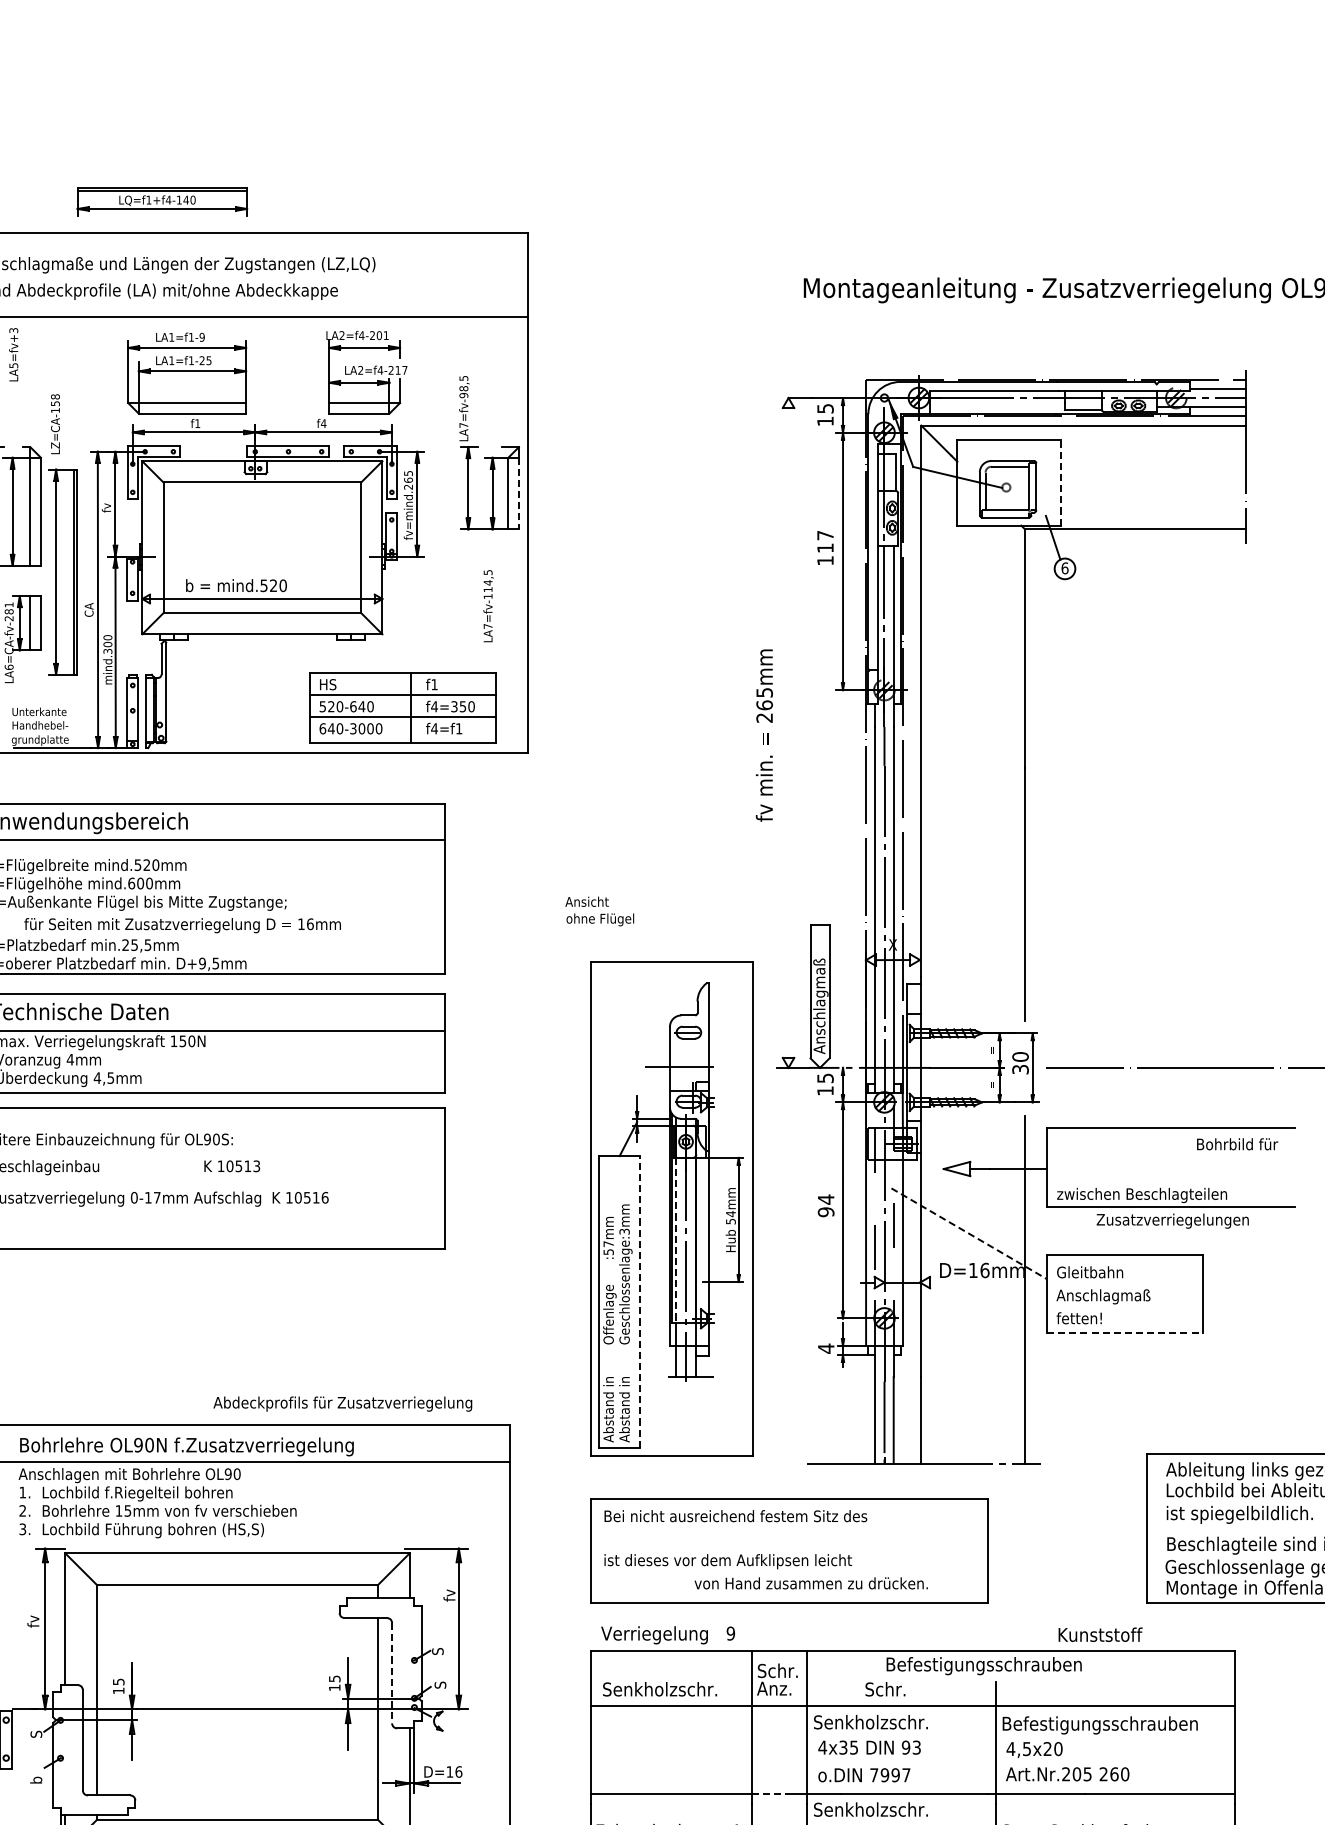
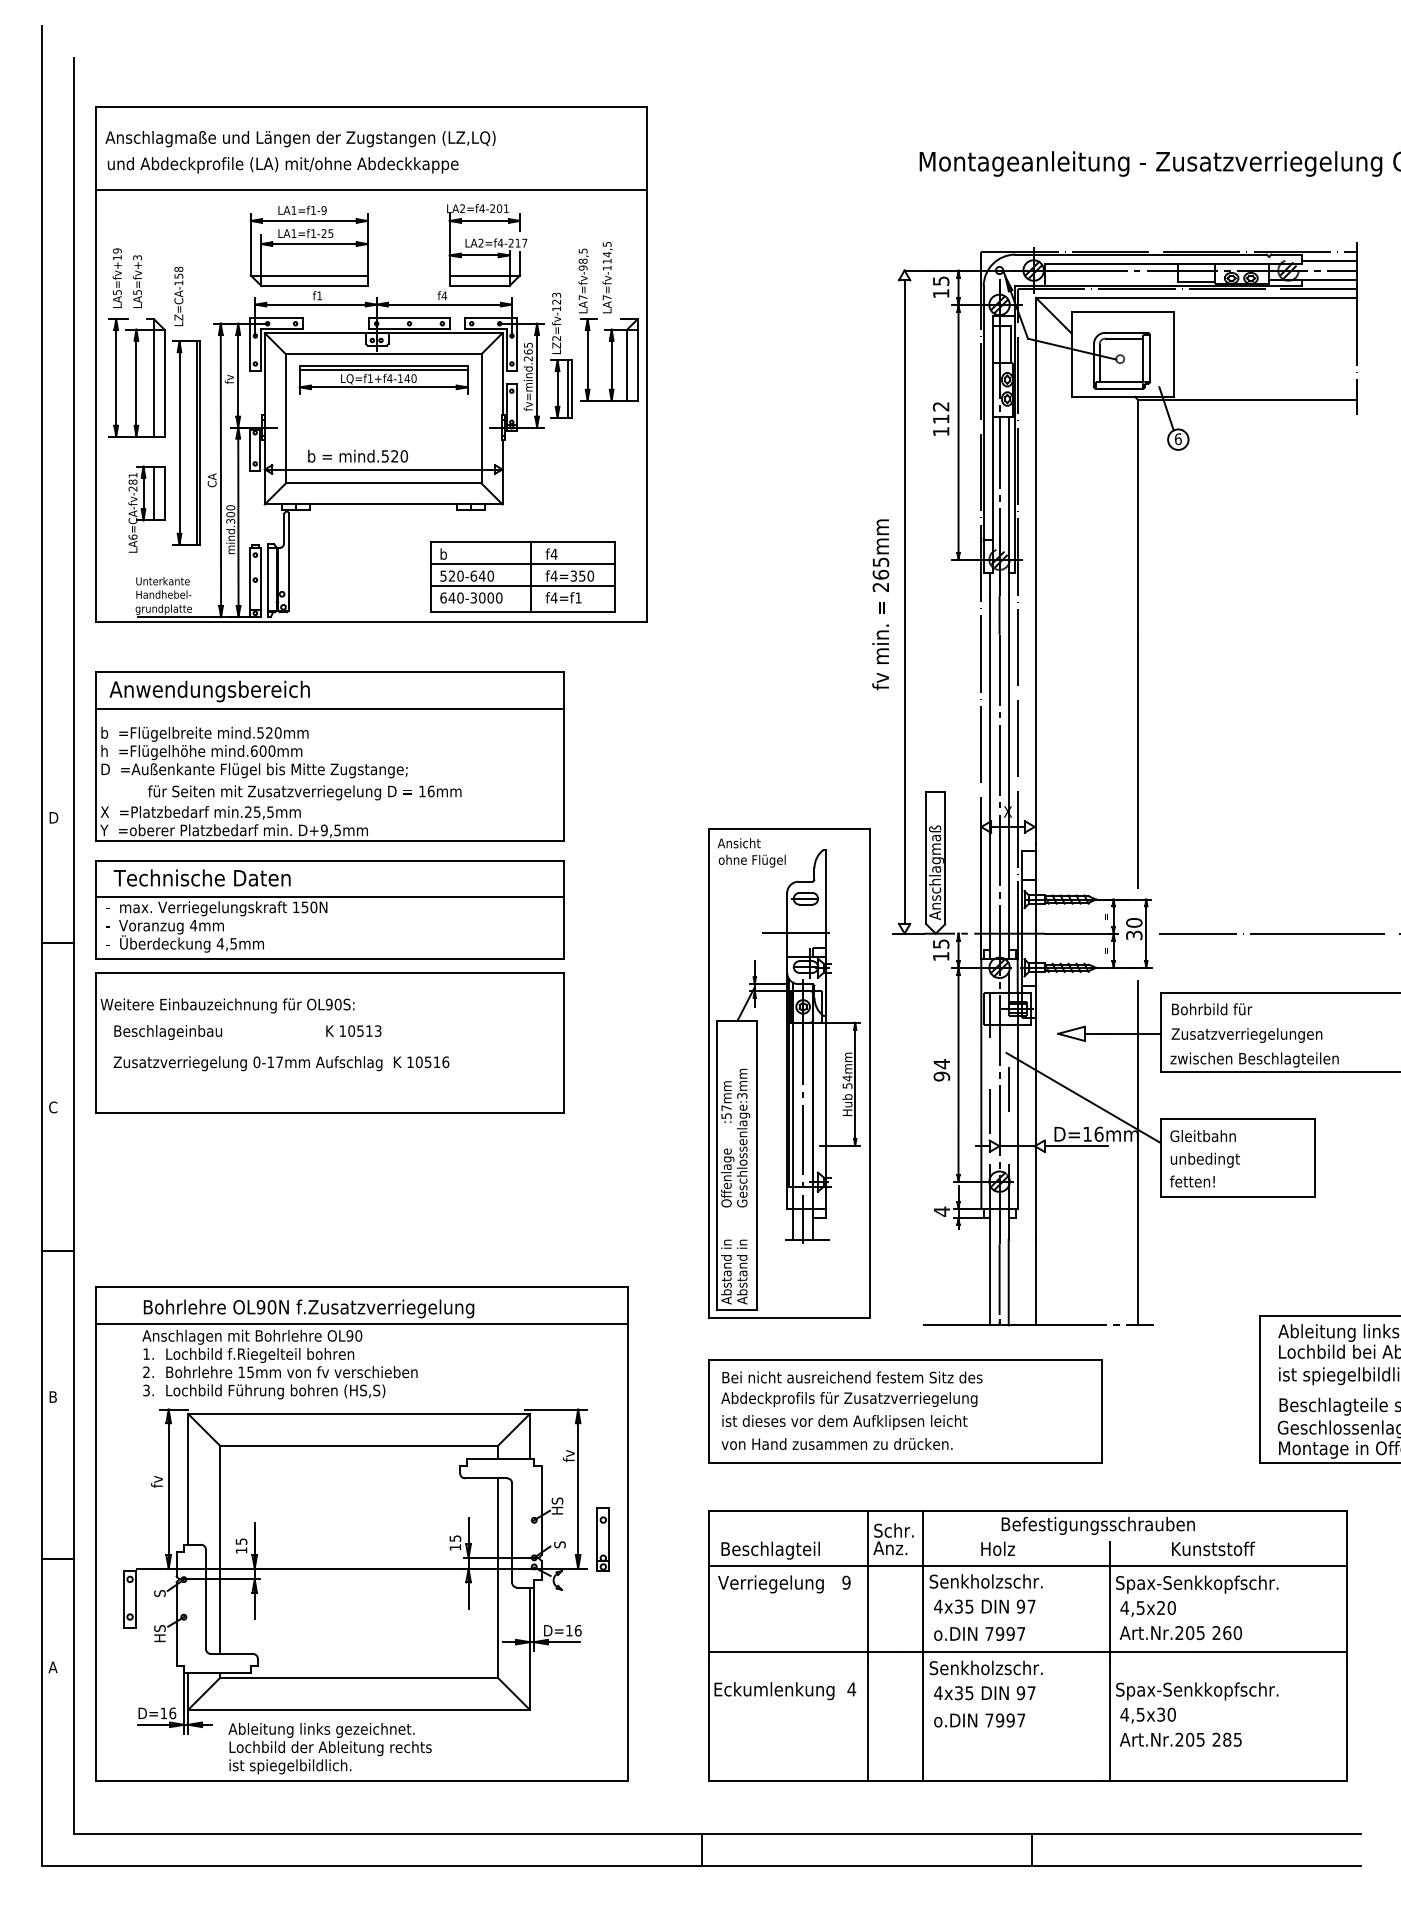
part: (162, 201) -> (383, 379), moved
text: (13, 354) -> (137, 281), moved
line: (1061, 482) -> (1174, 354), dashed -> solid
part: (441, 483) -> (561, 355), added
line: (518, 493) -> (637, 365), dashed -> solid
text: (824, 535) -> (940, 406), 117 -> 112
text: (488, 606) -> (607, 277), moved
text: (327, 683) -> (448, 553), HS -> b
text: (433, 683) -> (553, 553), f1 -> f4
line: (788, 732) -> (904, 601), added
text: (599, 911) -> (751, 852), moved
text: (1237, 1144) -> (1212, 1009), moved
text: (1172, 1221) -> (1246, 1035), moved
line: (969, 1234) -> (1083, 1098), dashed -> solid
line: (676, 1240) -> (793, 1104), dashed -> solid
line: (962, 1282) -> (1076, 1146), added
text: (1102, 1295) -> (1215, 1159), Anschlagmaß -> unbedingt
line: (639, 1301) -> (757, 1164), dashed -> solid
line: (1125, 1333) -> (1238, 1196), dashed -> solid
text: (342, 1404) -> (849, 1399), moved
text: (810, 1582) -> (836, 1443), moved
text: (1100, 1634) -> (1213, 1548), moved
text: (668, 1635) -> (784, 1584), moved
text: (437, 1645) -> (557, 1505), S -> HS
line: (392, 1672) -> (512, 1532), dashed -> solid
part: (483, 1679) -> (602, 1539), added
text: (885, 1688) -> (1000, 1548), Schr. -> Holz
text: (660, 1690) -> (777, 1550), Senkholzschr. -> Beschlagteil
text: (1099, 1725) -> (1212, 1584), Befestigungsschrauben -> Spax-Senkkopfschr.
text: (916, 1747) -> (1031, 1606), 93 -> 97
text: (35, 1774) -> (159, 1633), b -> HS
line: (768, 1793) -> (884, 1652), dashed -> solid

